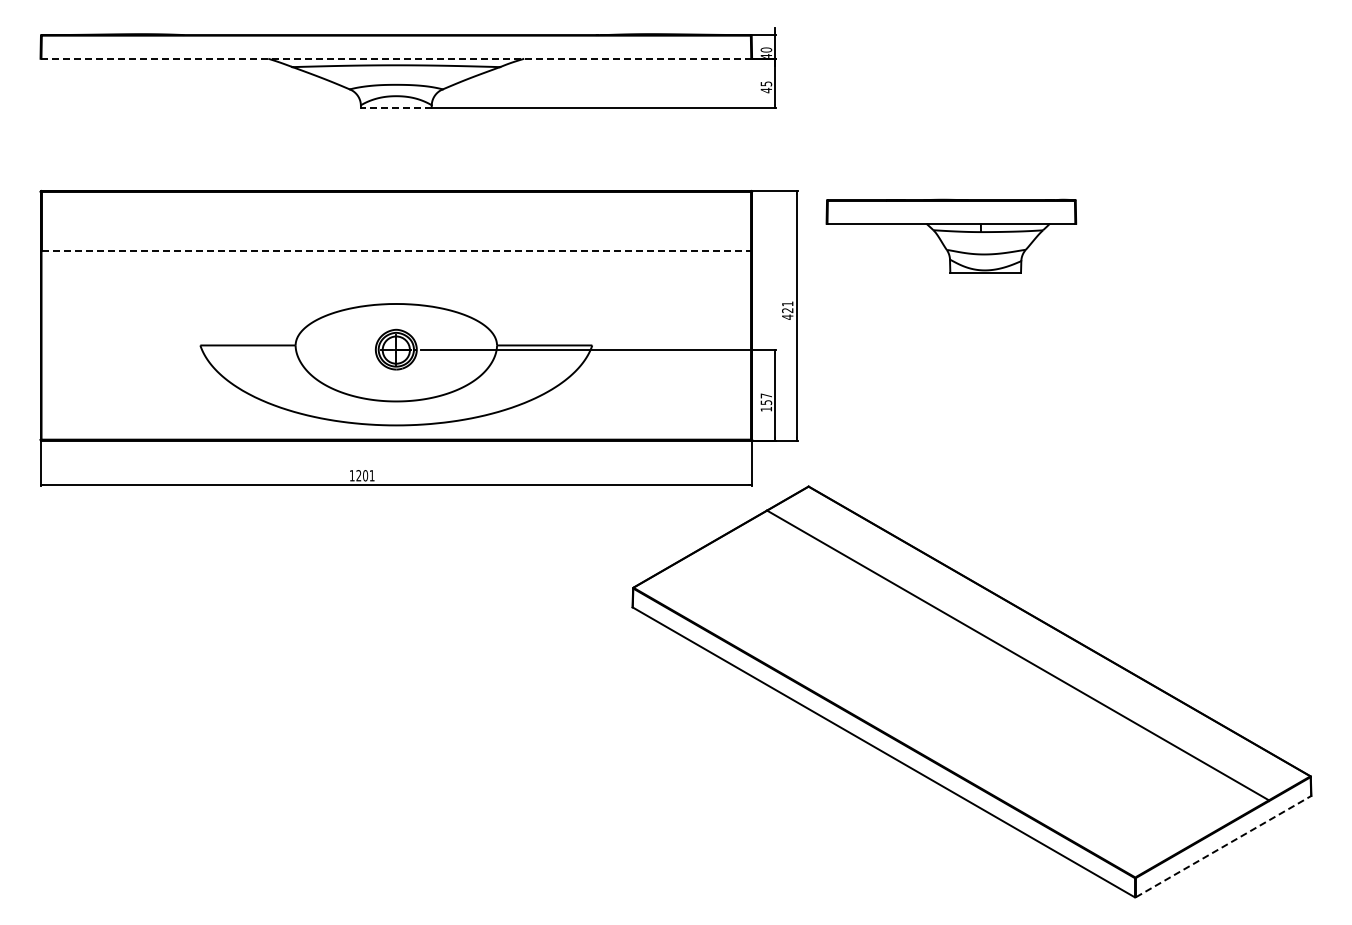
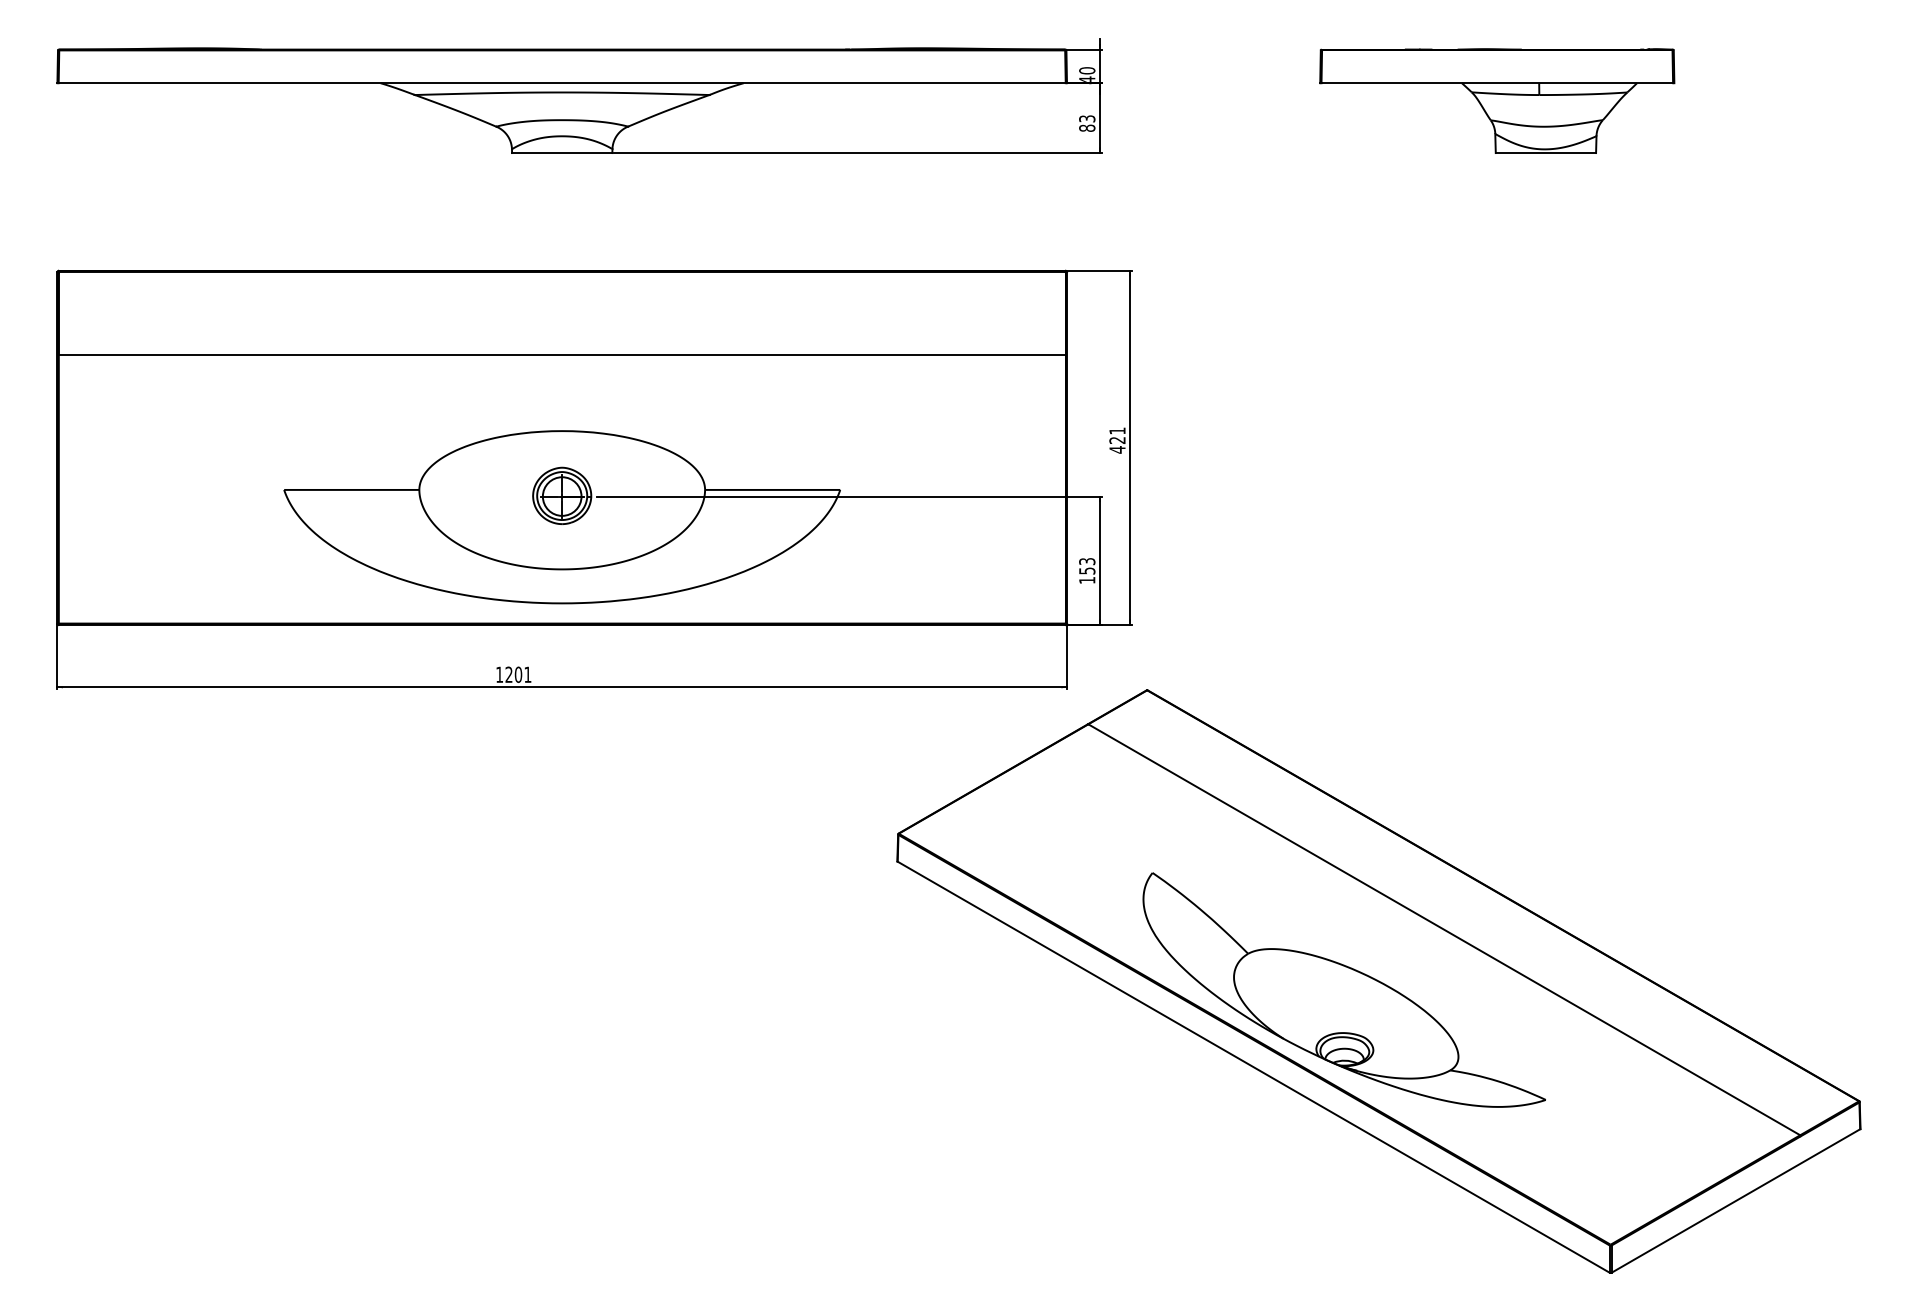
line: (396, 58) -> (562, 82), dashed -> solid
text: (766, 87) -> (1087, 123), 45 -> 83
line: (395, 108) -> (561, 153), dashed -> solid
part: (951, 235) -> (1497, 99), moved
line: (396, 250) -> (562, 355), dashed -> solid
text: (766, 395) -> (1087, 560), 157 -> 153
part: (947, 697) -> (1344, 989), added
line: (1223, 846) -> (1735, 1200), dashed -> solid

